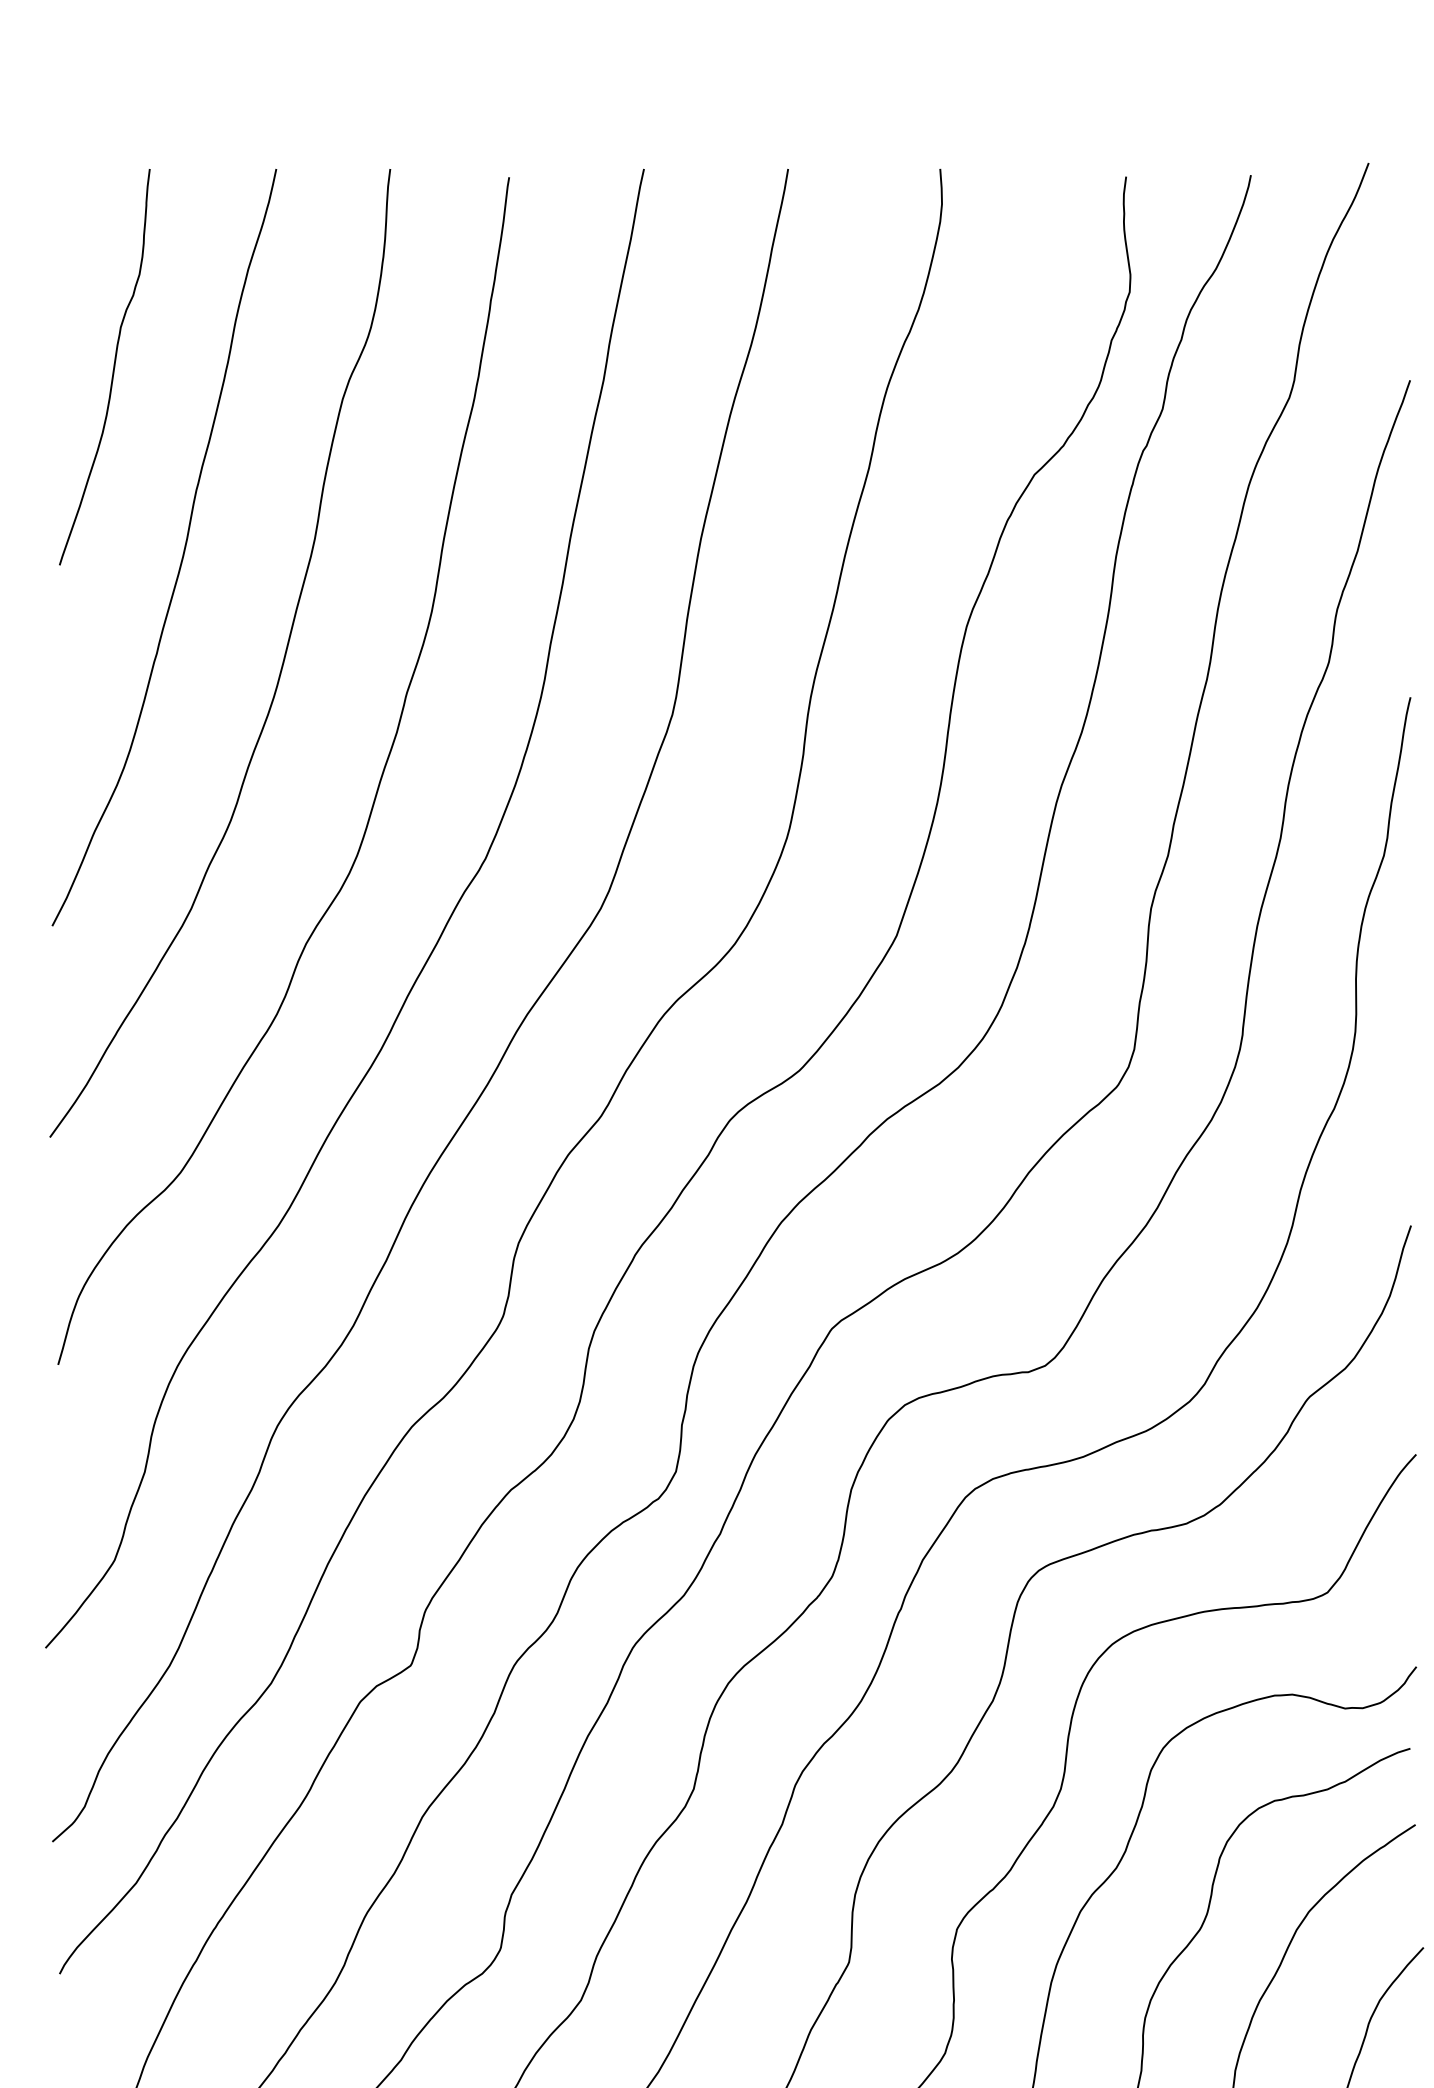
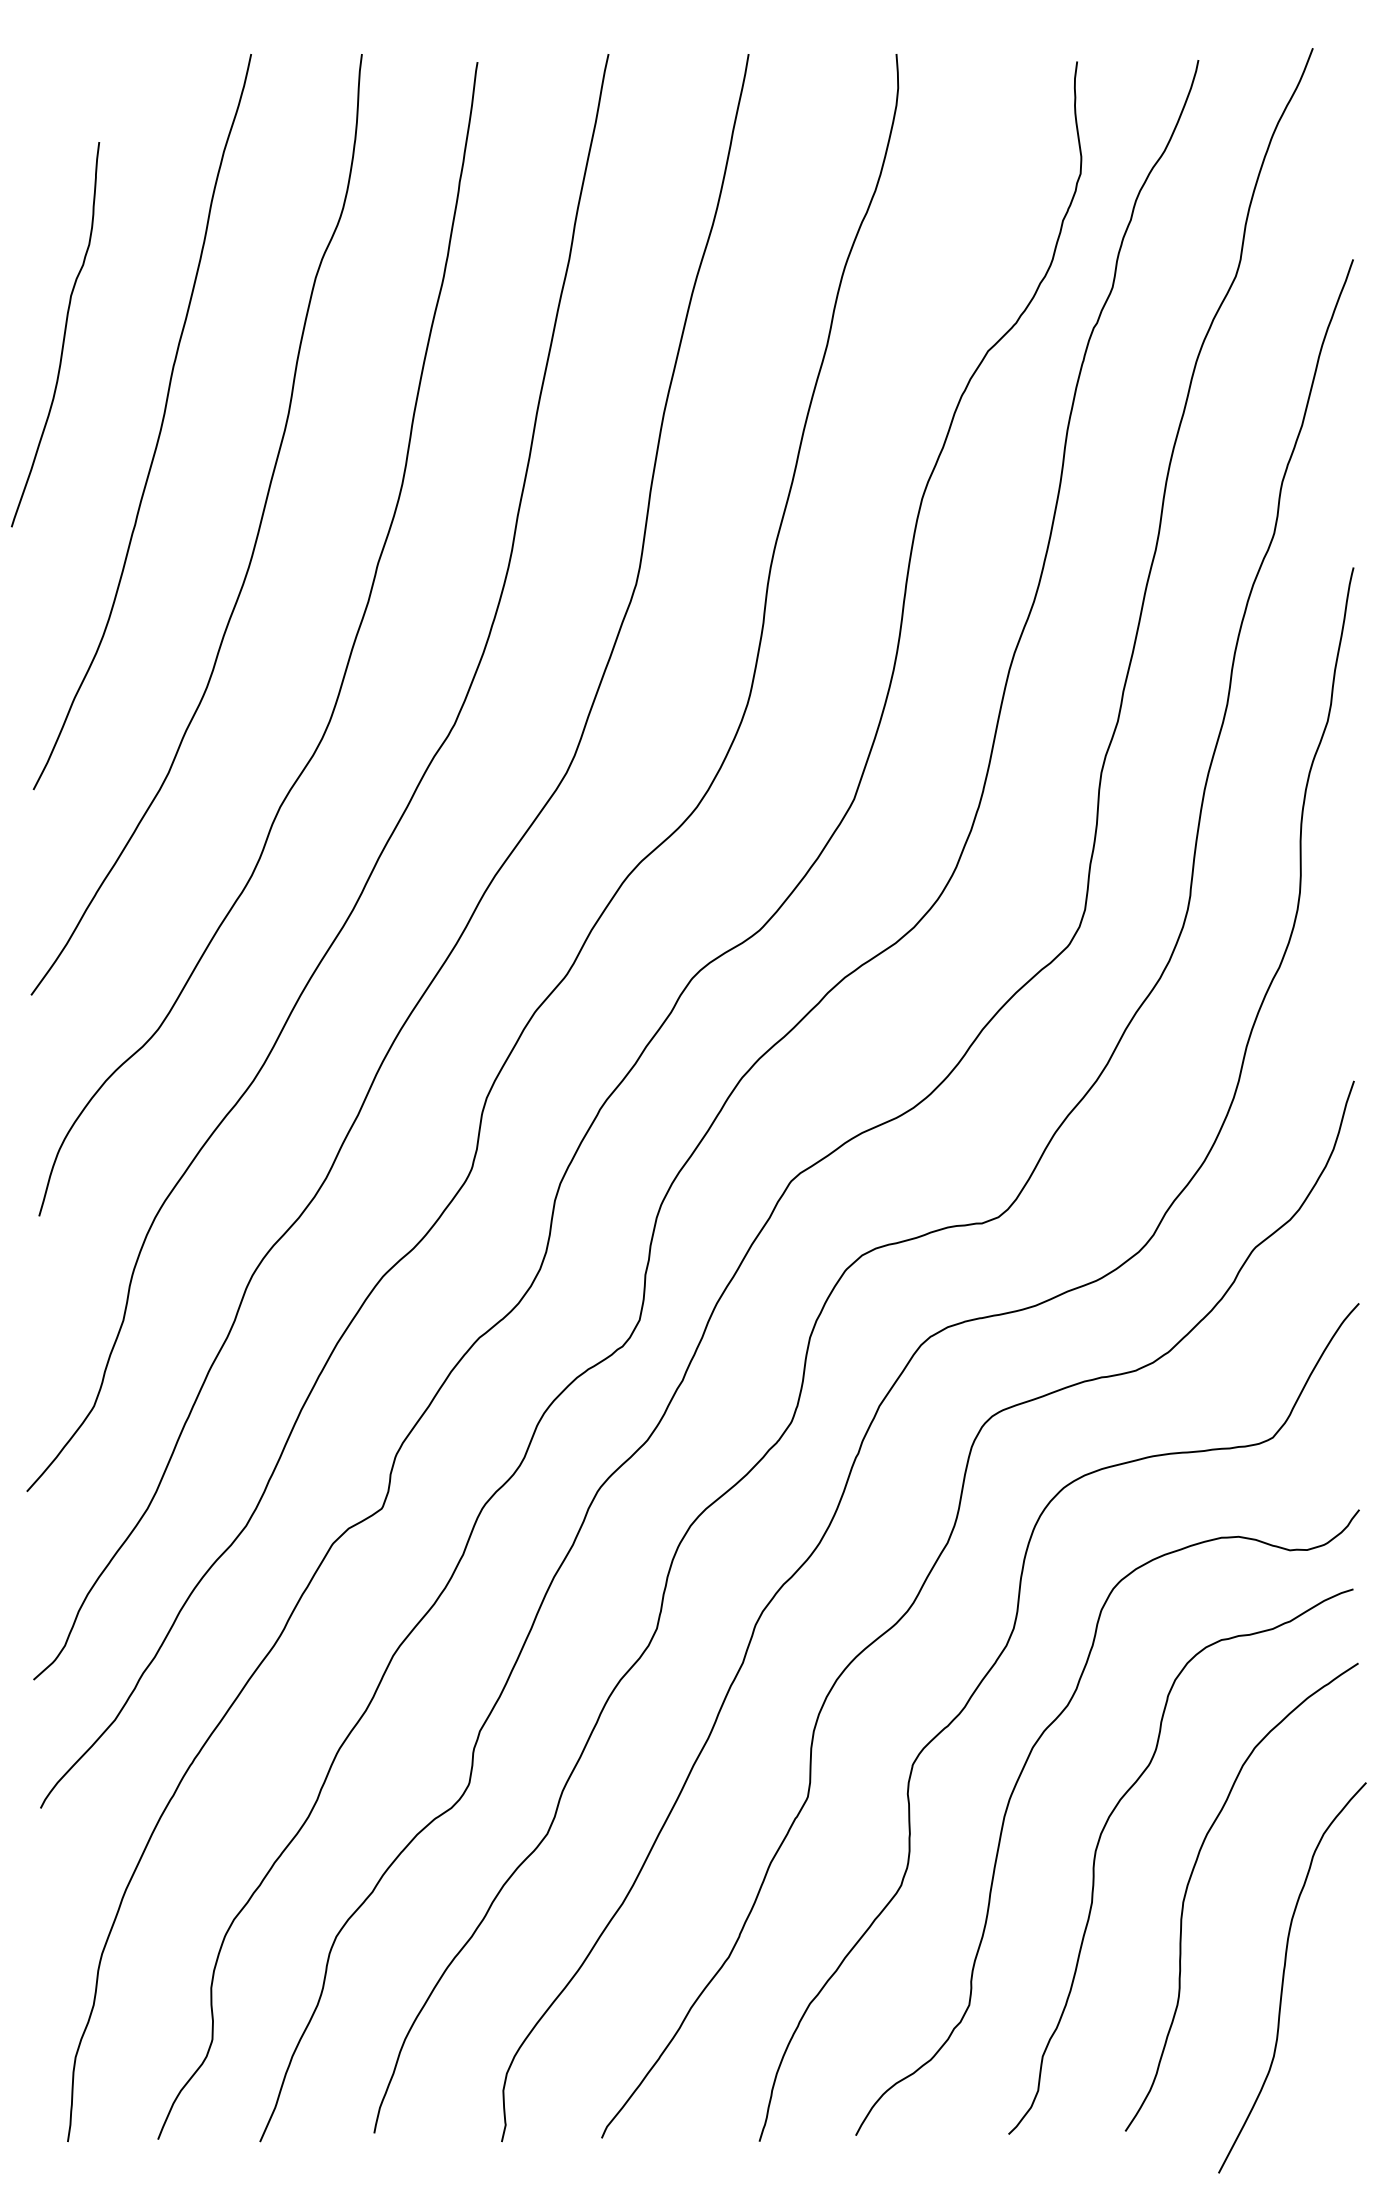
curve: (113, 367) -> (63, 334), moved

